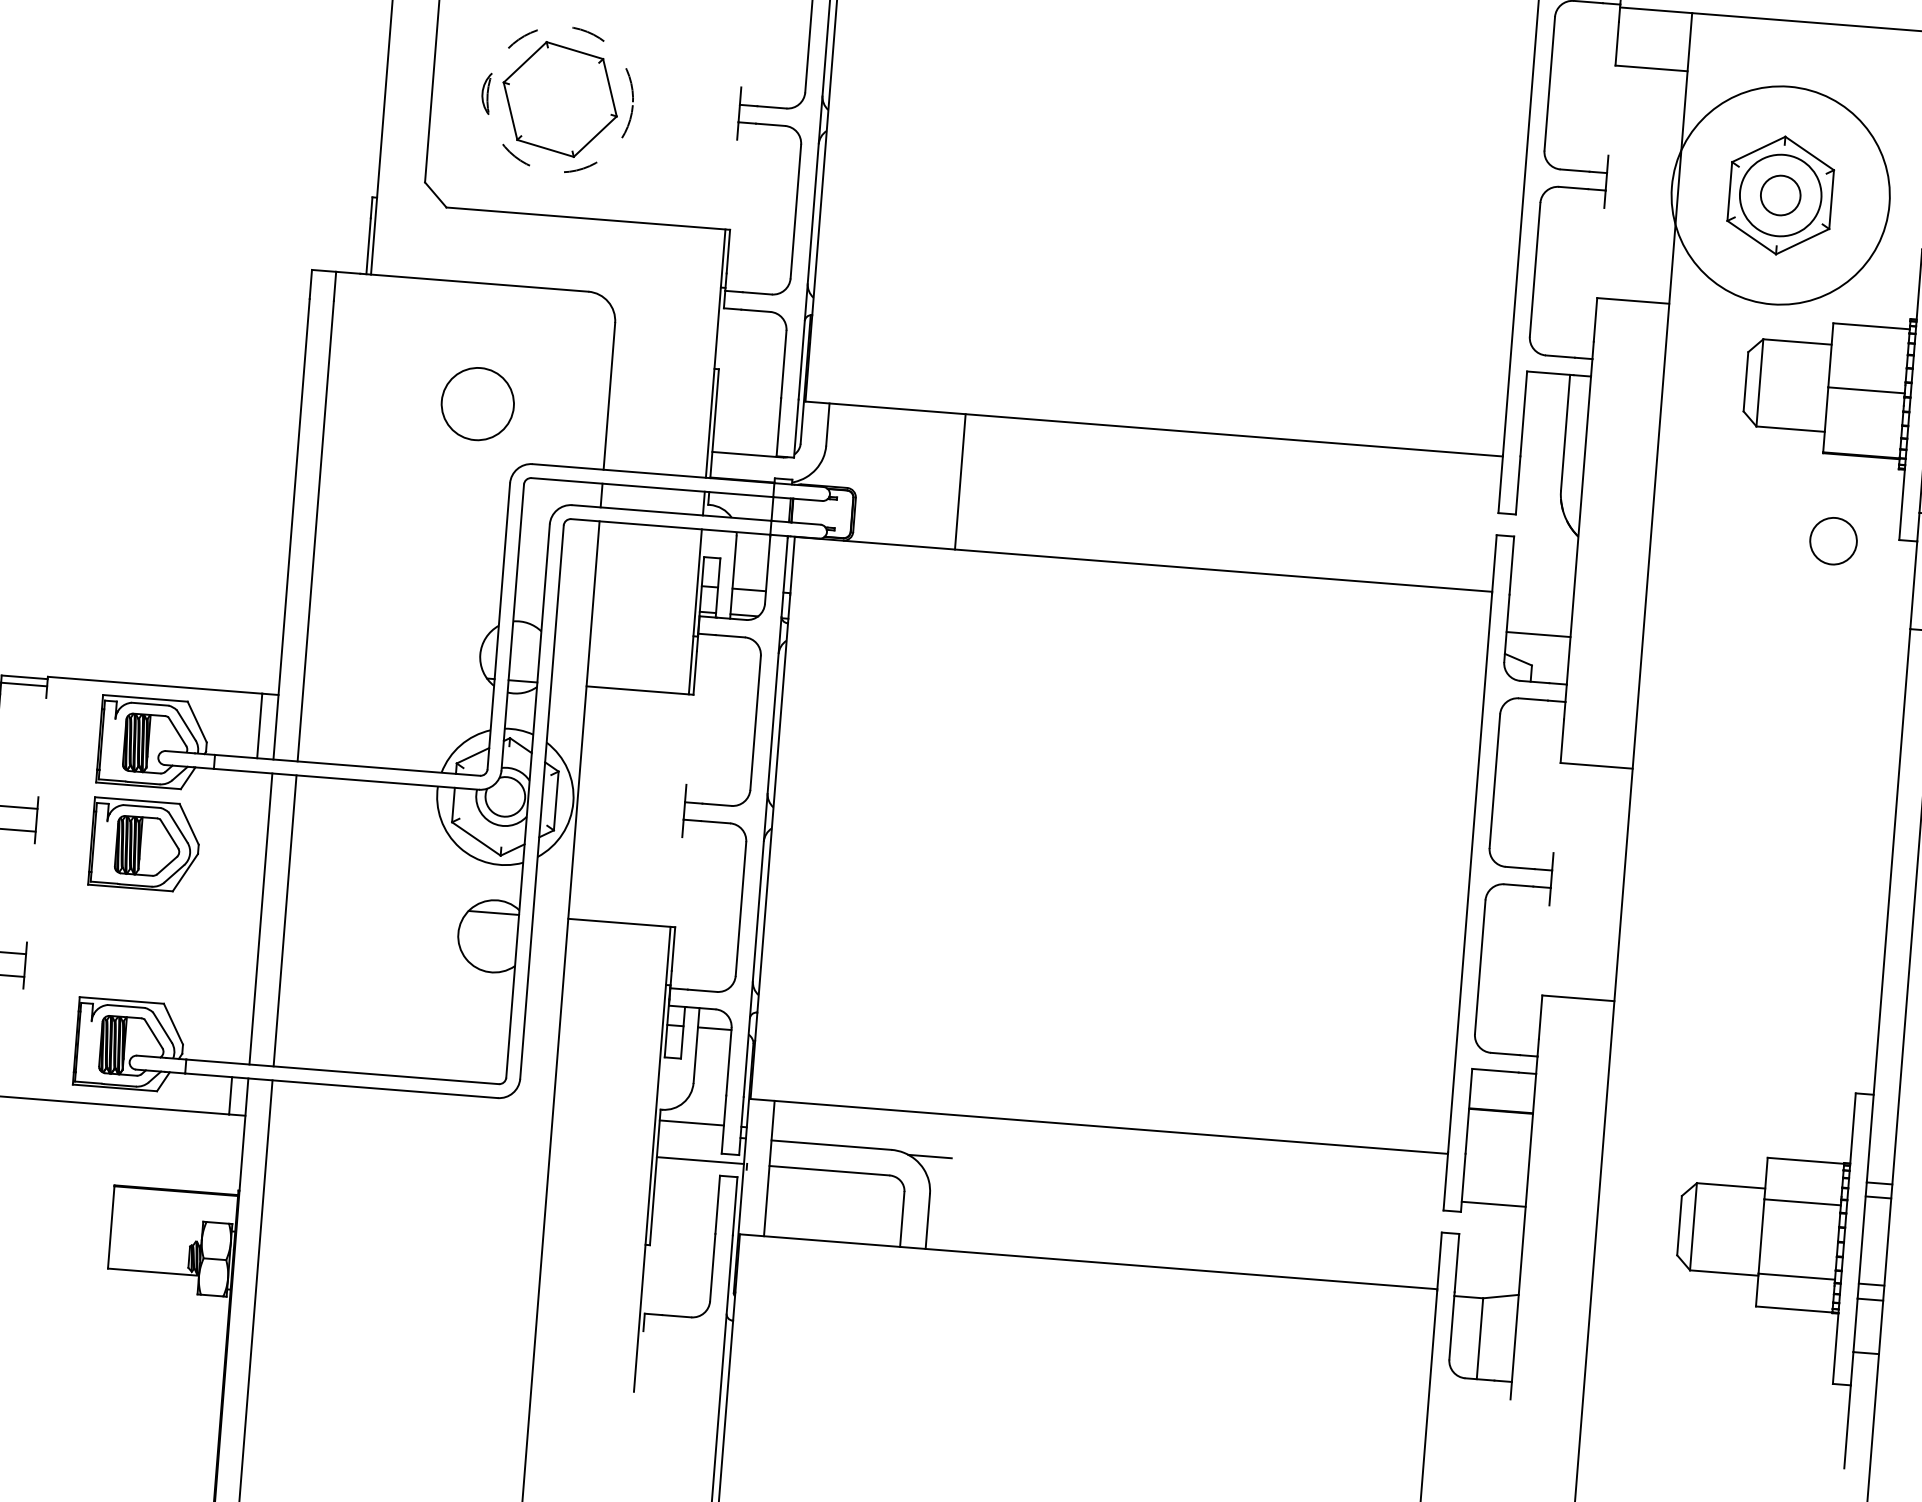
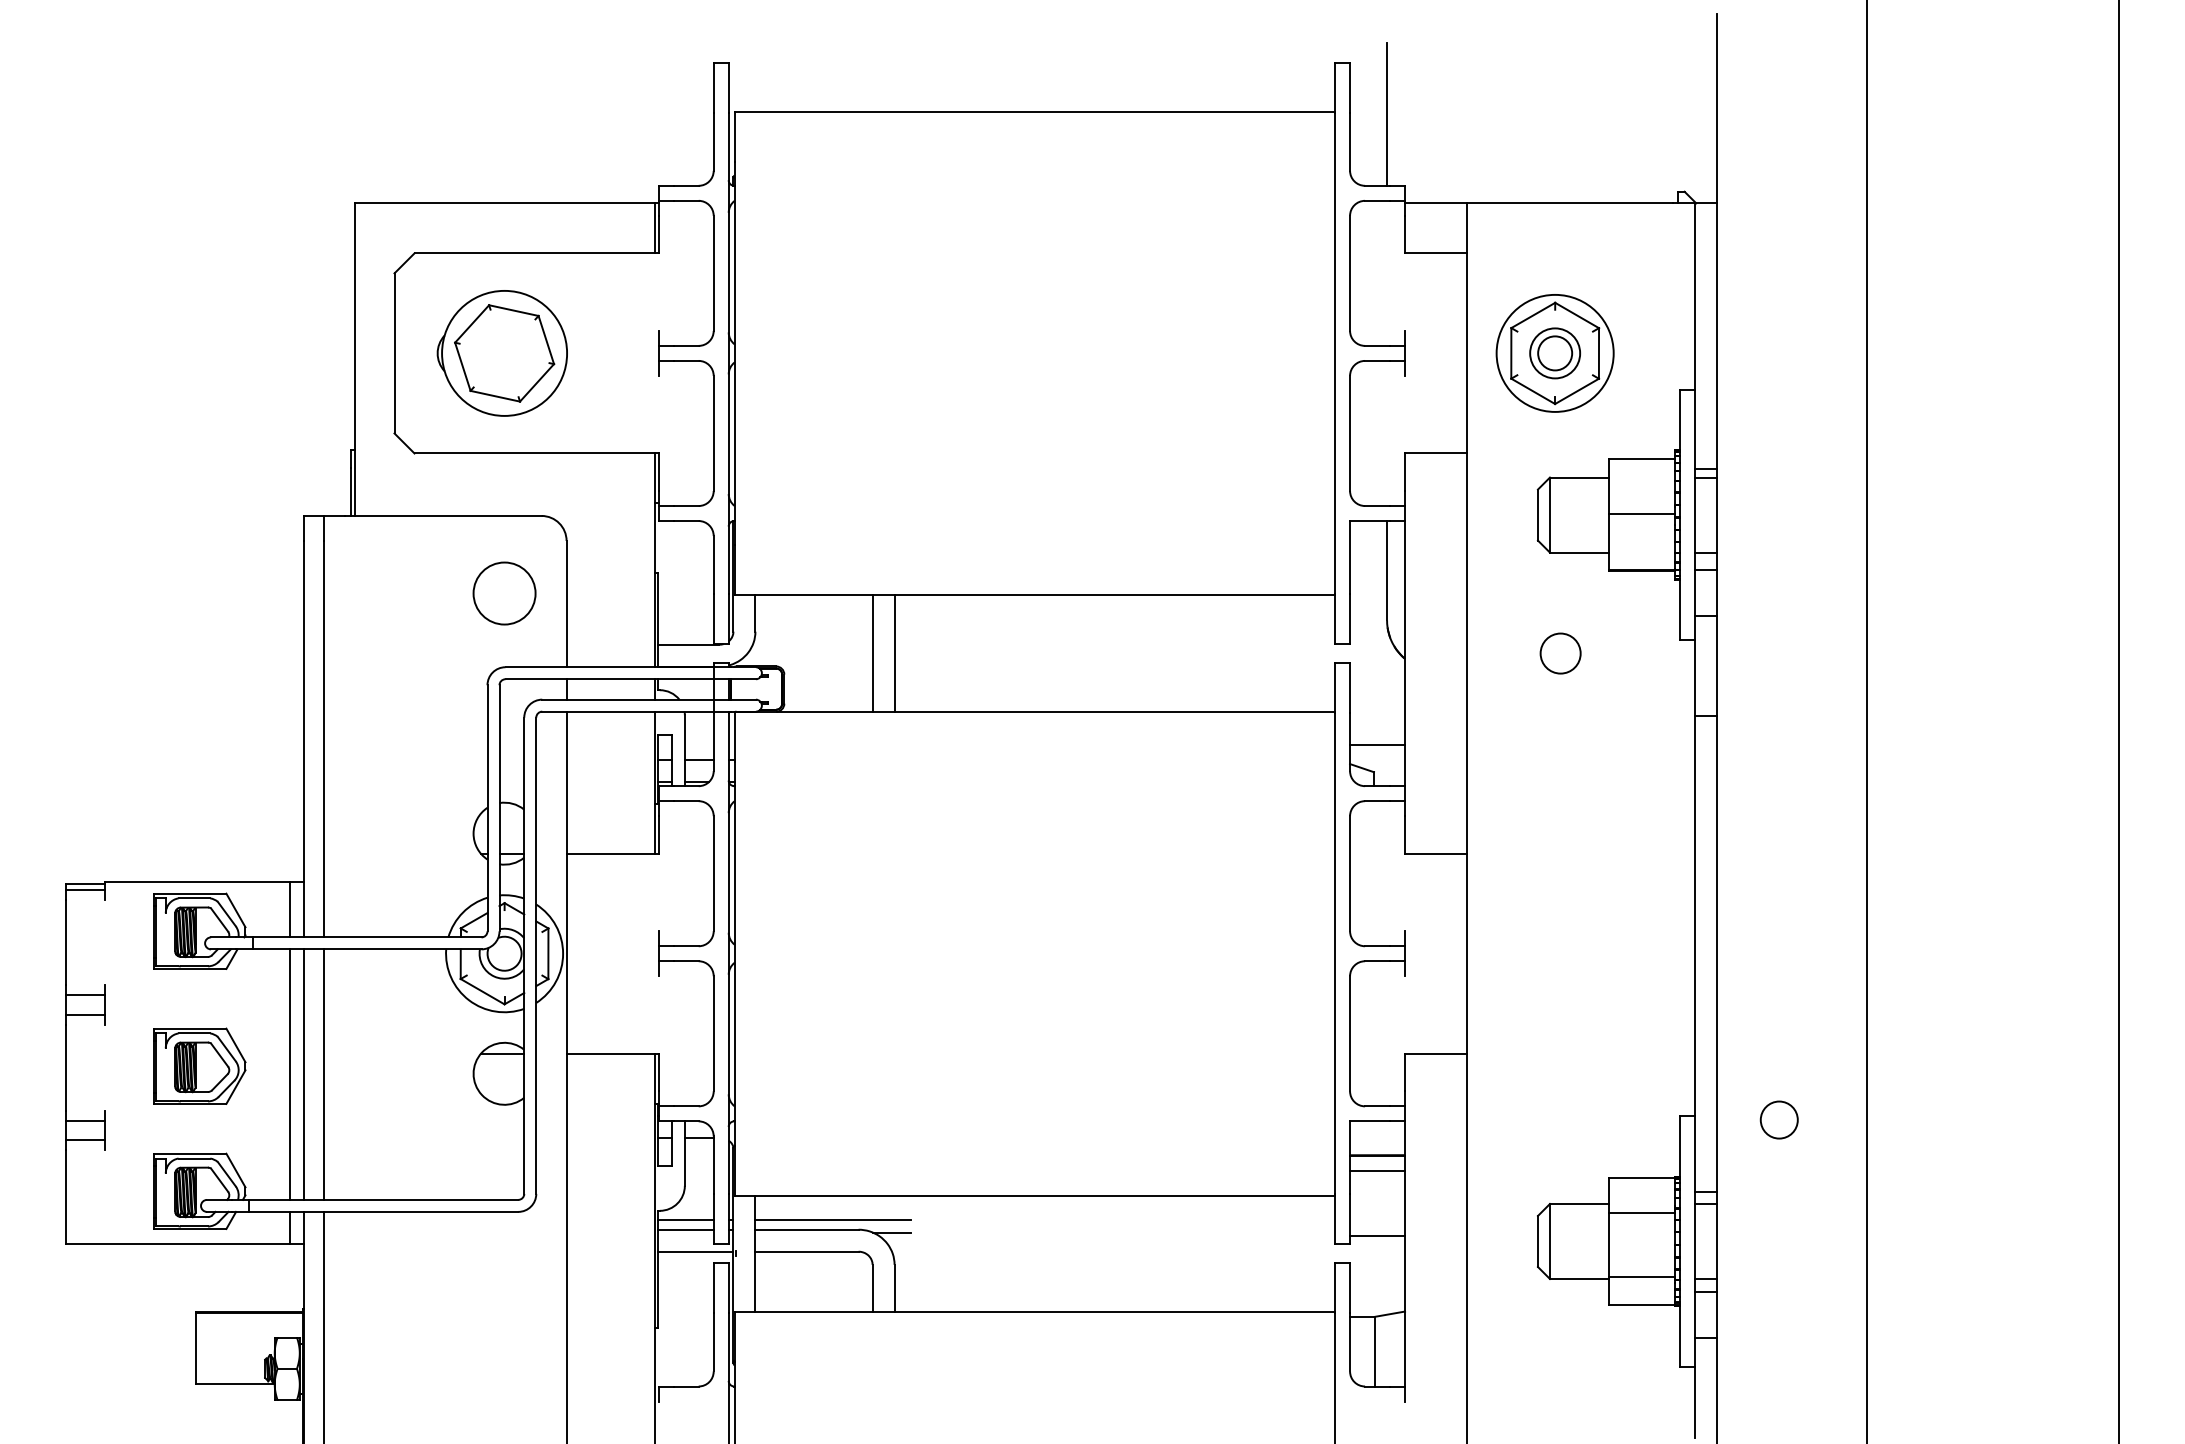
circle: (560, 98) -> (504, 352), dashed -> solid
circle: (1780, 194) -> (1554, 352), size x0.62
circle: (1781, 195) -> (1555, 353), size x0.71
circle: (477, 404) -> (504, 593), moved
line: (985, 483) -> (894, 653), added
circle: (1833, 541) -> (1560, 653), moved
part: (145, 844) -> (199, 1065), moved
line: (244, 917) -> (289, 1074), added
line: (1499, 1128) -> (1377, 1170), added
line: (690, 1133) -> (685, 1229), added
line: (861, 1136) -> (832, 1220), added

